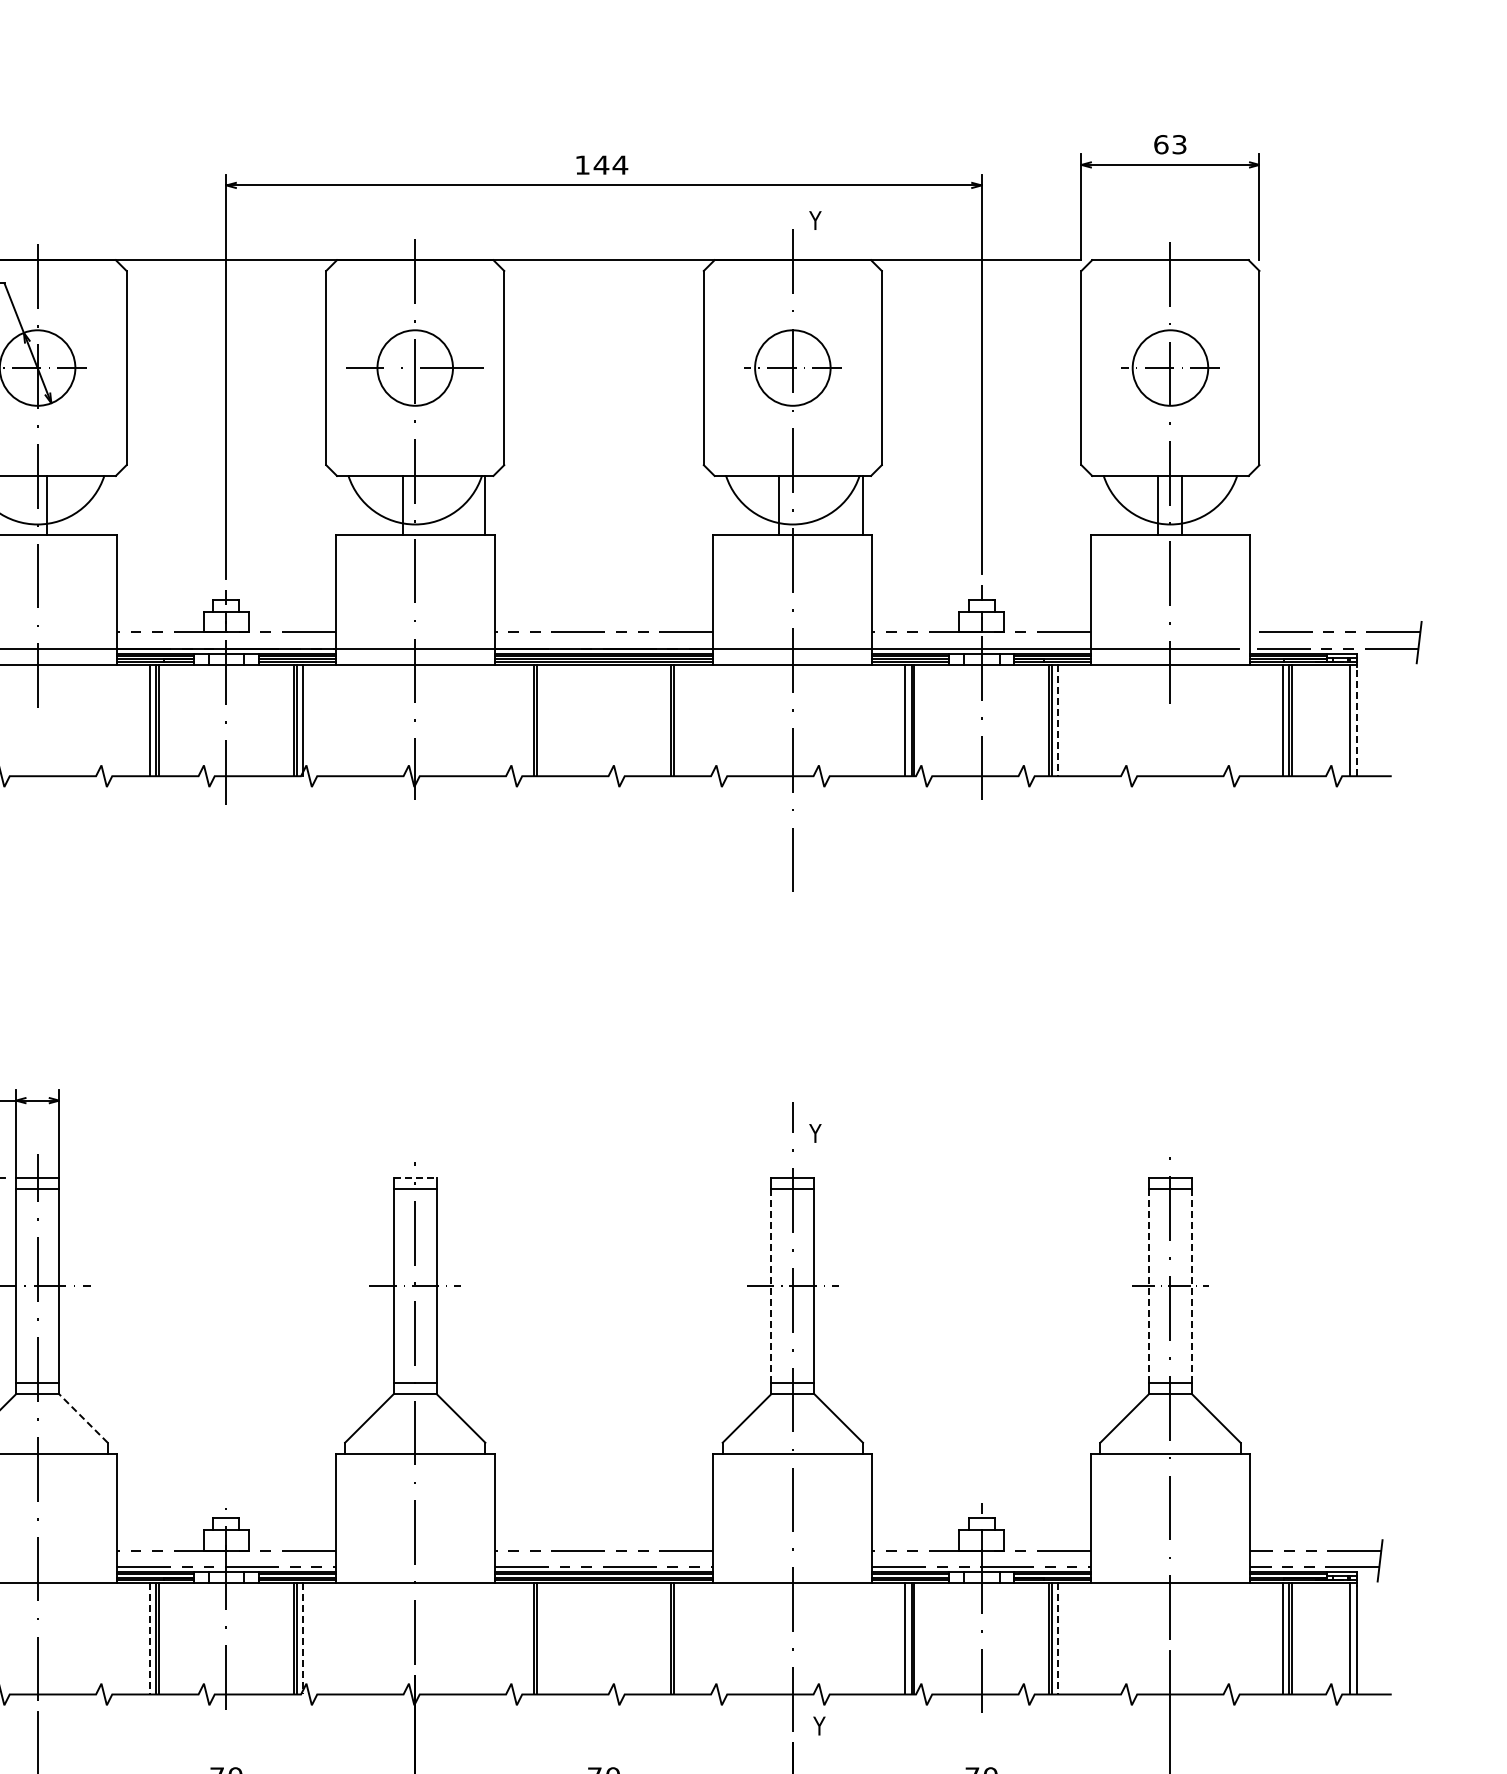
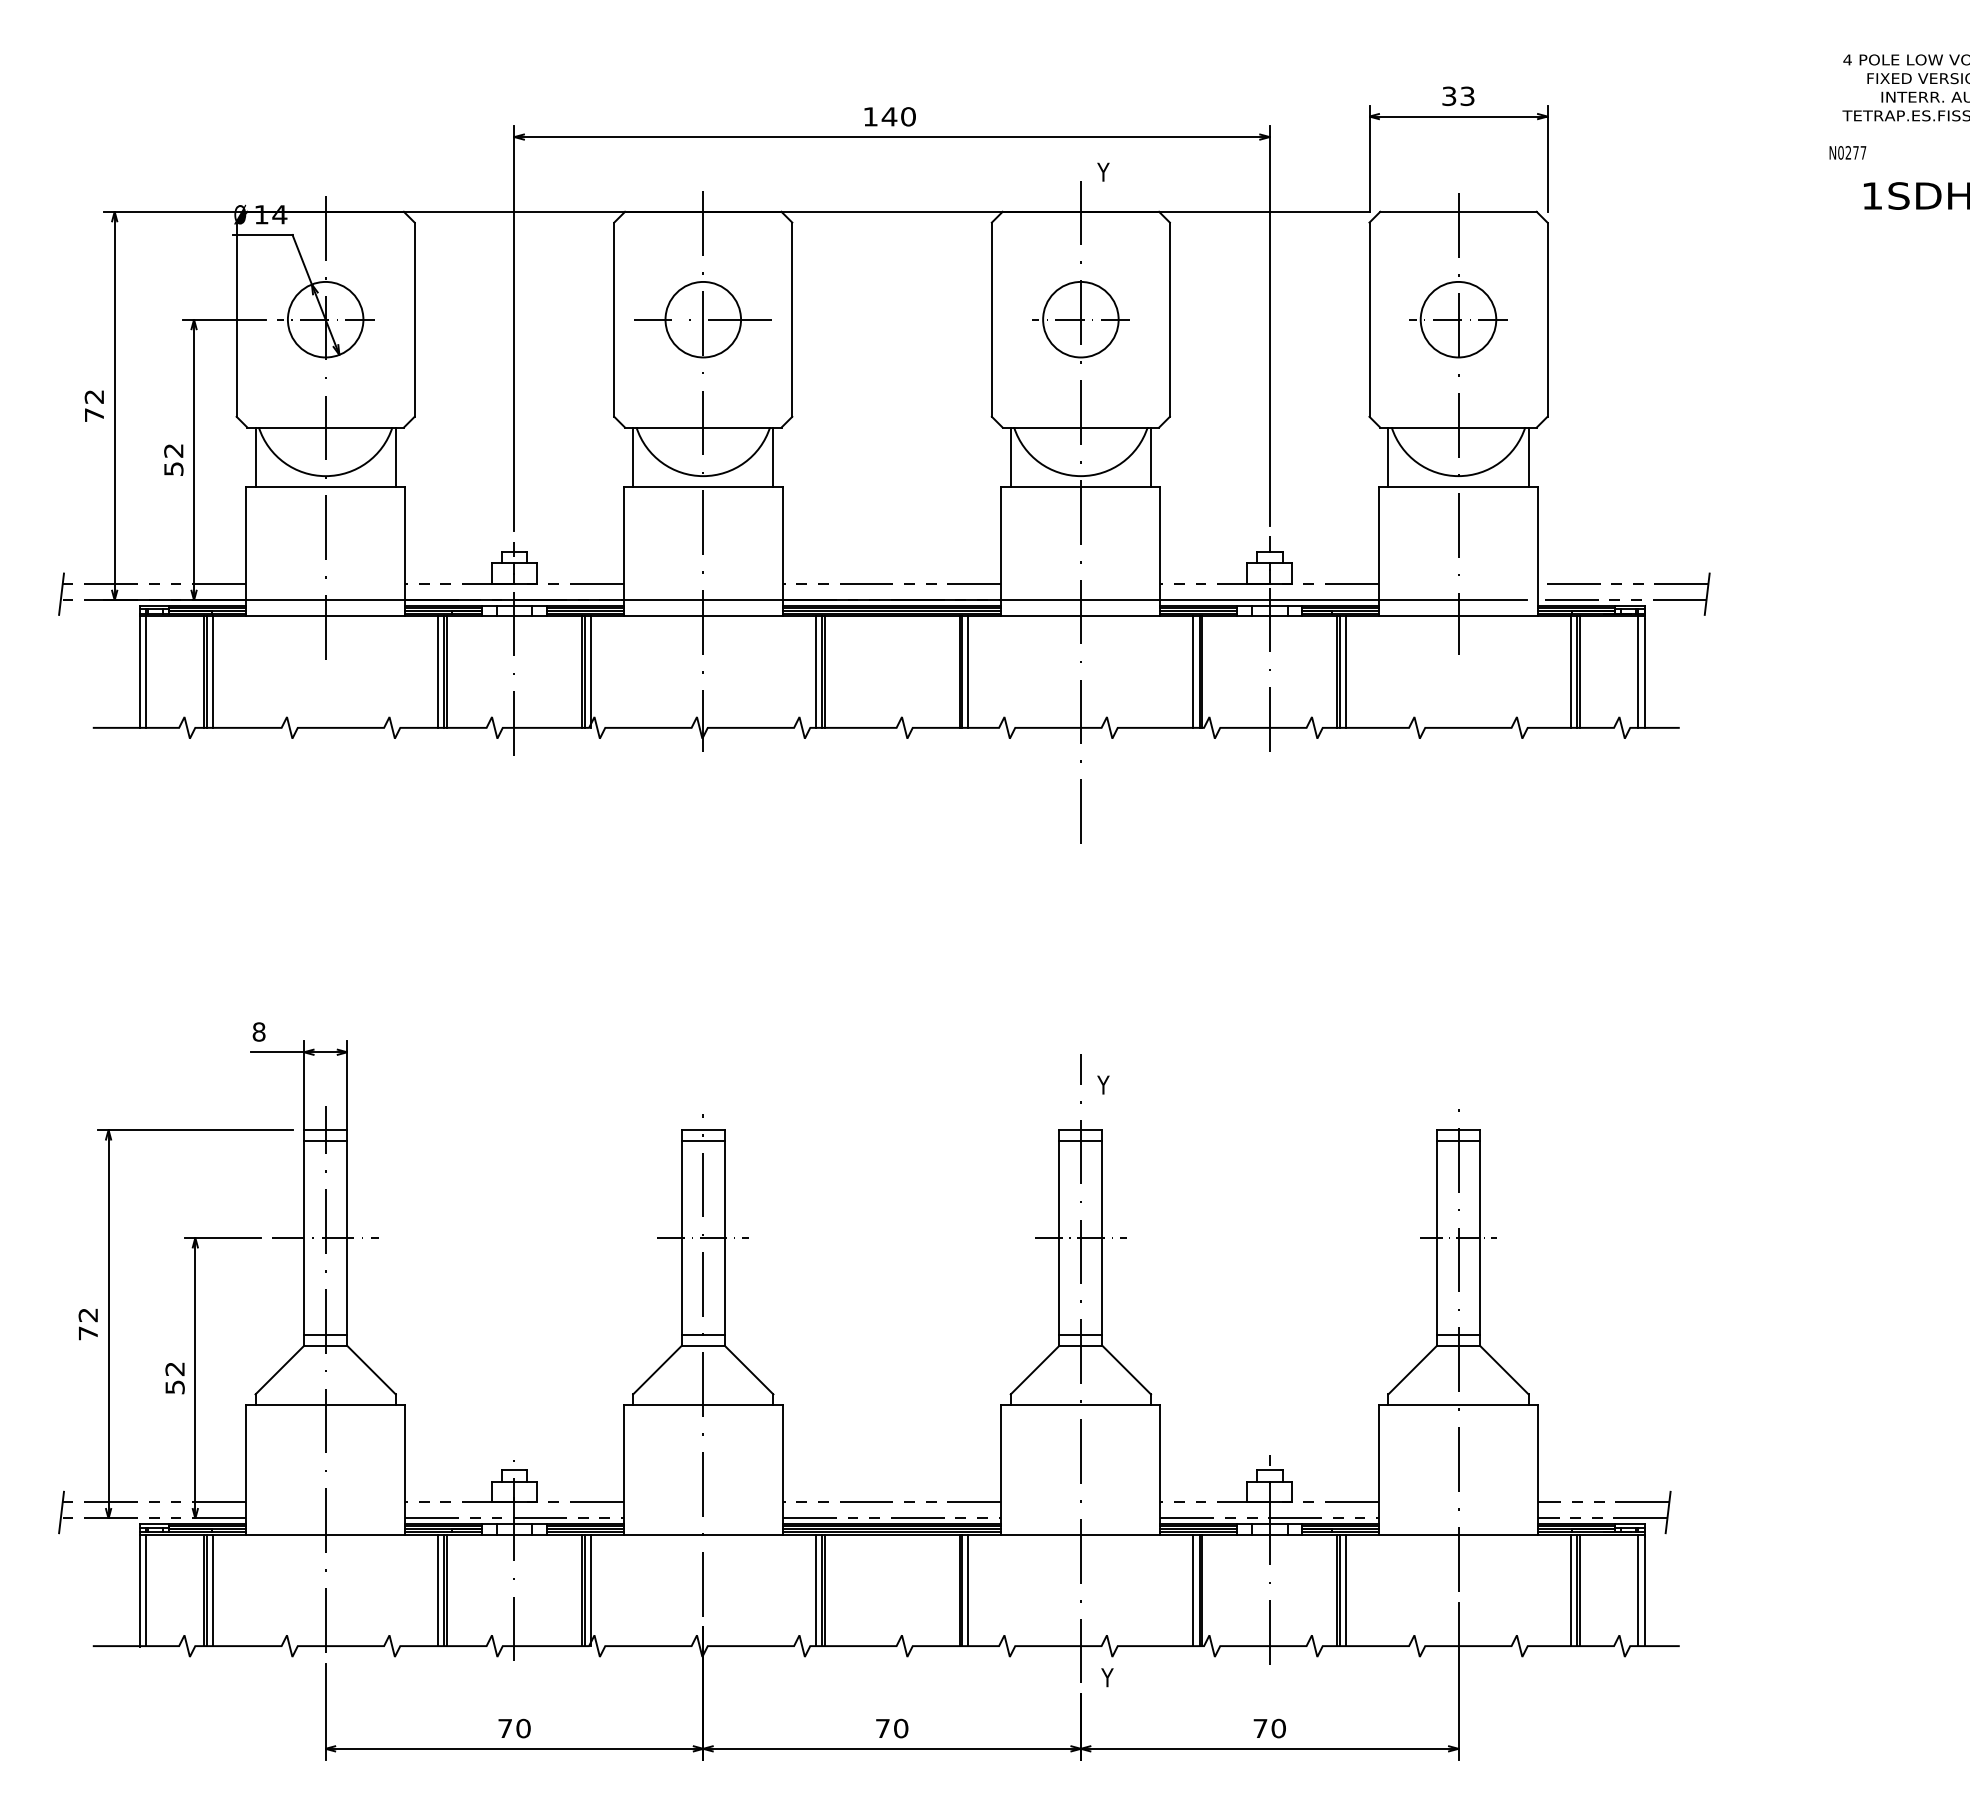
text: (1161, 144) -> (1449, 96), 63 -> 33
text: (620, 164) -> (908, 116), 144 -> 140
line: (46, 504) -> (395, 456), moved
line: (403, 504) -> (633, 456), moved
line: (778, 504) -> (1010, 456), moved
line: (1158, 504) -> (1388, 456), moved
line: (1181, 504) -> (1528, 456), moved
line: (527, 719) -> (815, 671), added
line: (680, 719) -> (968, 671), added
line: (1058, 720) -> (1346, 672), dashed -> solid
line: (1356, 720) -> (1644, 672), dashed -> solid
line: (415, 1178) -> (703, 1130), dashed -> solid
line: (771, 1285) -> (1059, 1237), dashed -> solid
line: (1148, 1285) -> (1436, 1237), dashed -> solid
line: (1192, 1285) -> (1480, 1237), dashed -> solid
line: (83, 1417) -> (371, 1369), dashed -> solid
line: (150, 1638) -> (438, 1590), dashed -> solid
line: (302, 1638) -> (590, 1590), dashed -> solid
line: (527, 1638) -> (815, 1590), added
line: (680, 1638) -> (968, 1590), added
line: (1058, 1638) -> (1346, 1590), dashed -> solid

